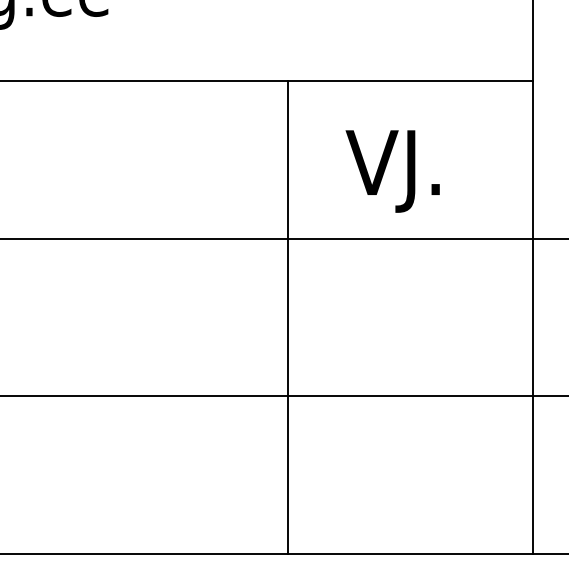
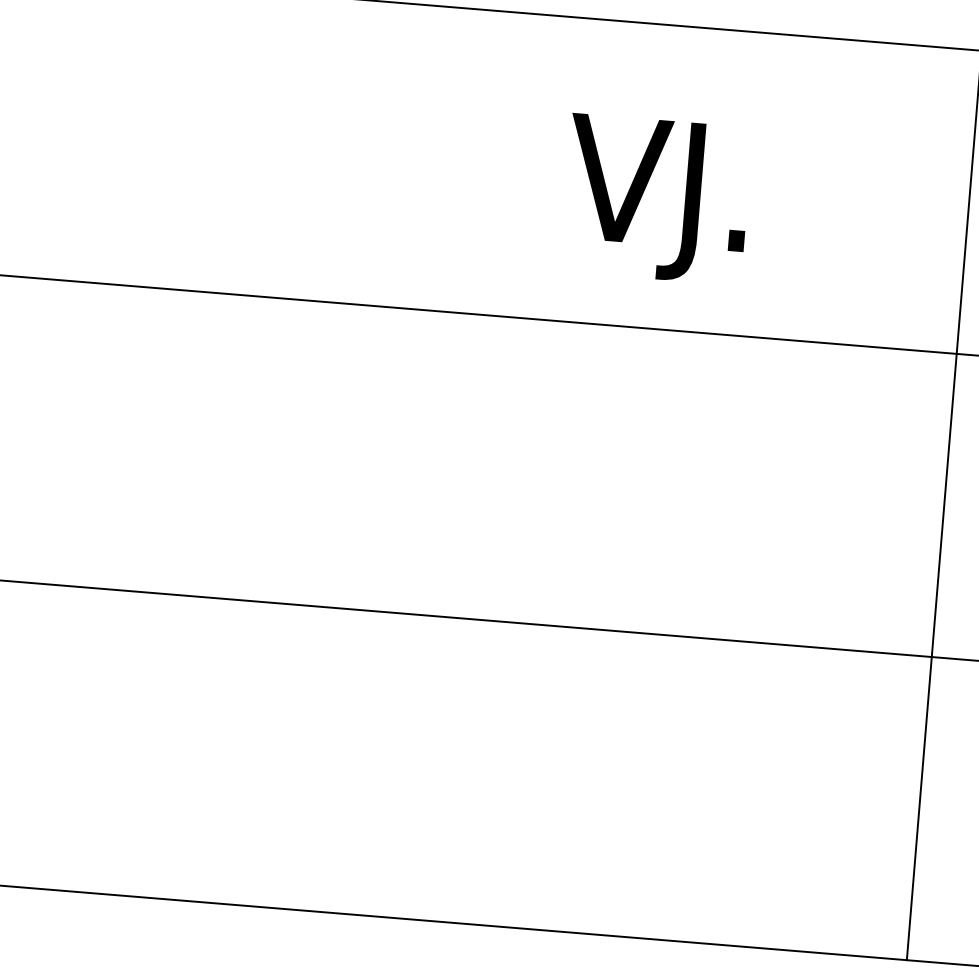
text: (392, 171) -> (656, 199), moved
line: (287, 316) -> (471, 464), removed

